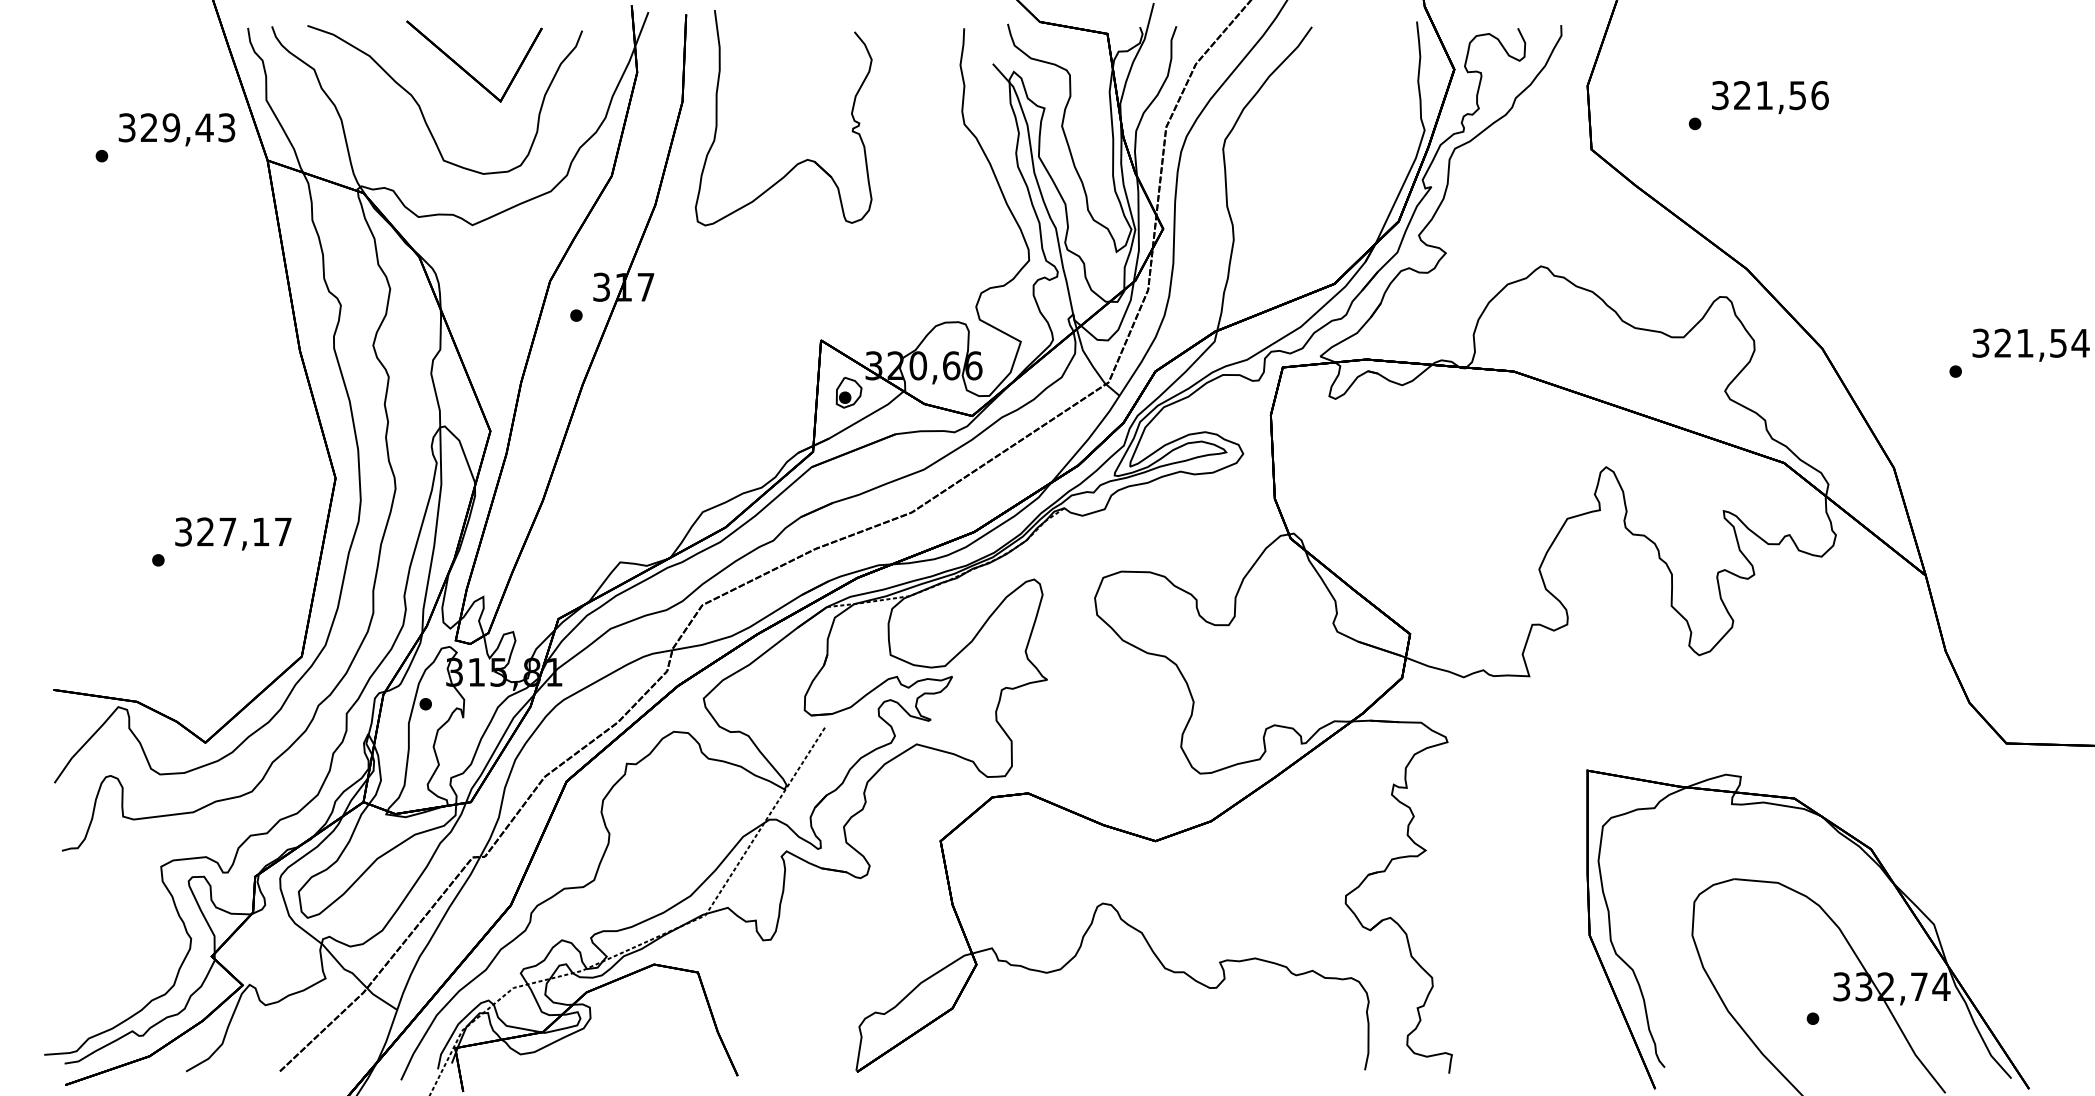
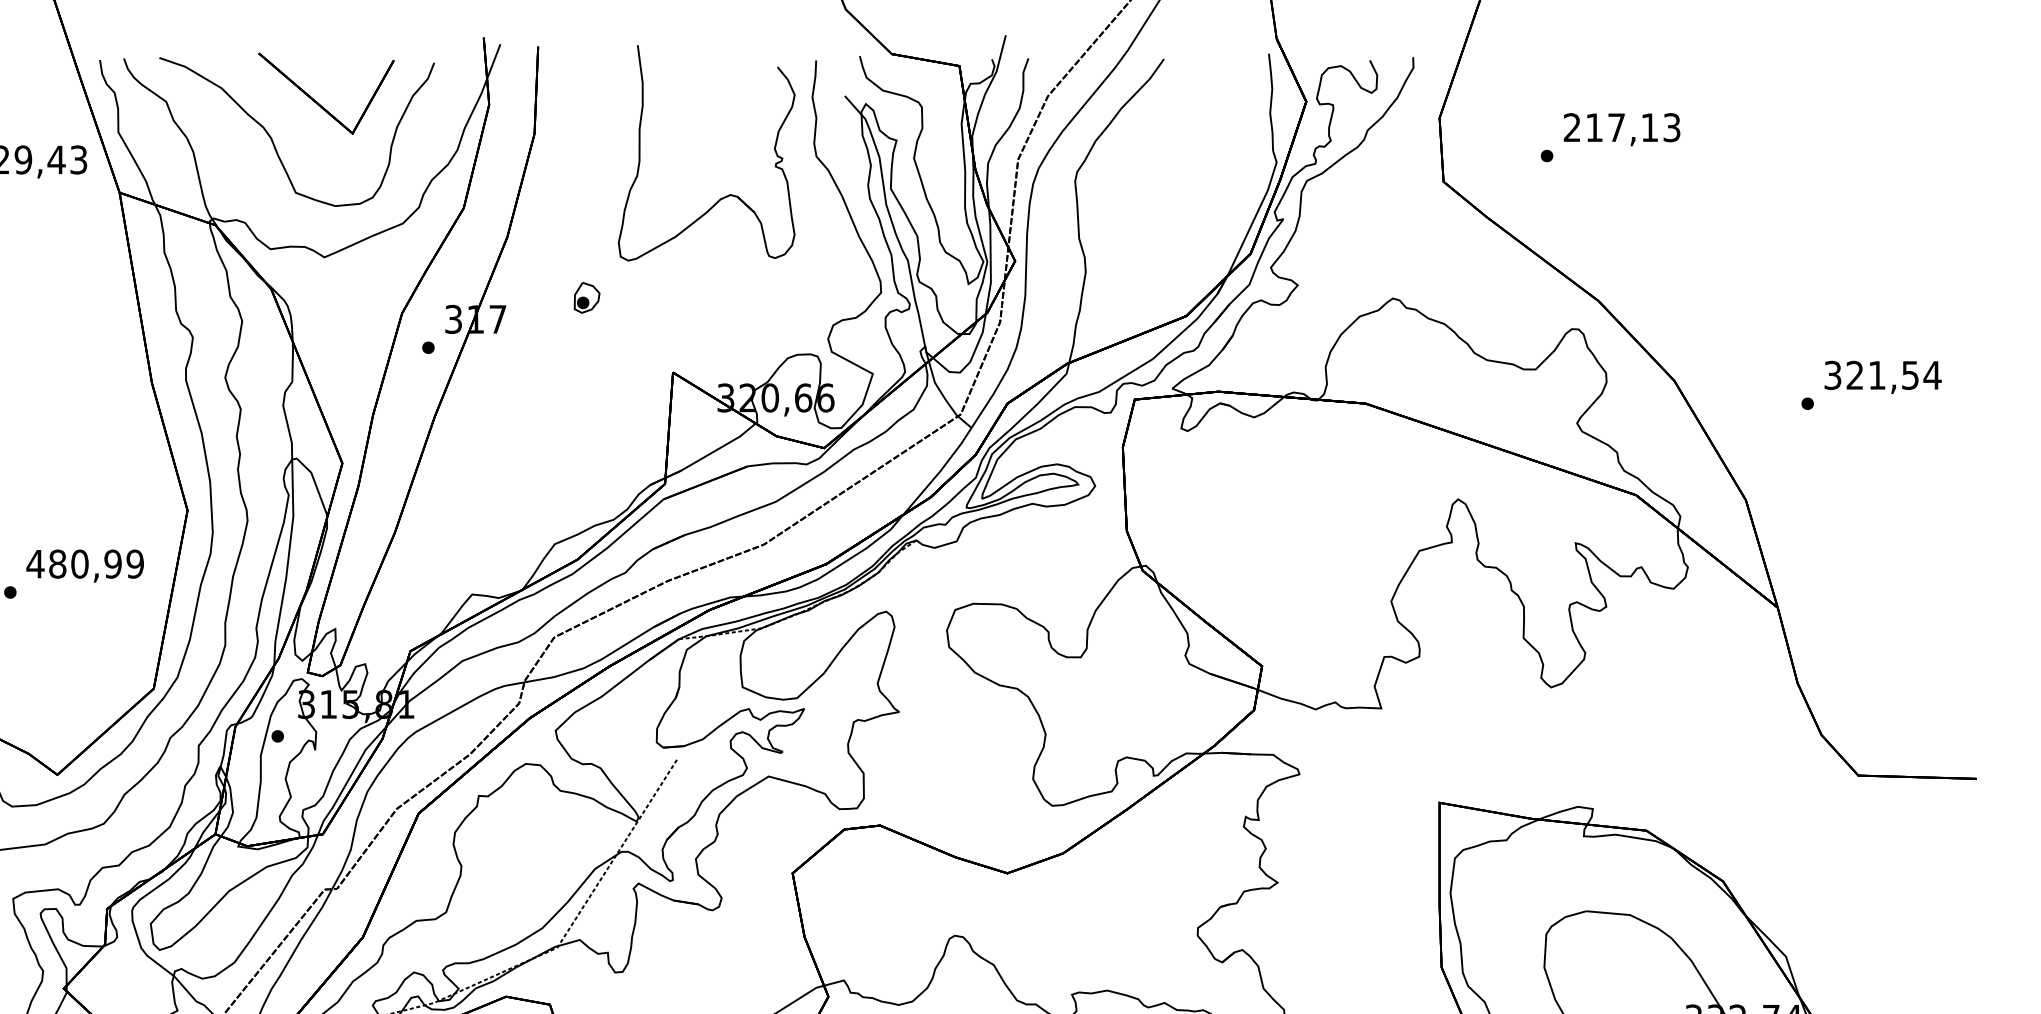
text: (1769, 95) -> (1621, 127), 321,56 -> 217,13
part: (798, 162) -> (721, 197), moved
part: (848, 392) -> (586, 297), moved
text: (232, 531) -> (84, 563), 327,17 -> 480,99

